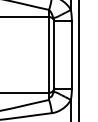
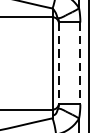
line: (54, 54) -> (59, 62), solid -> dashed
line: (71, 54) -> (79, 62), solid -> dashed

